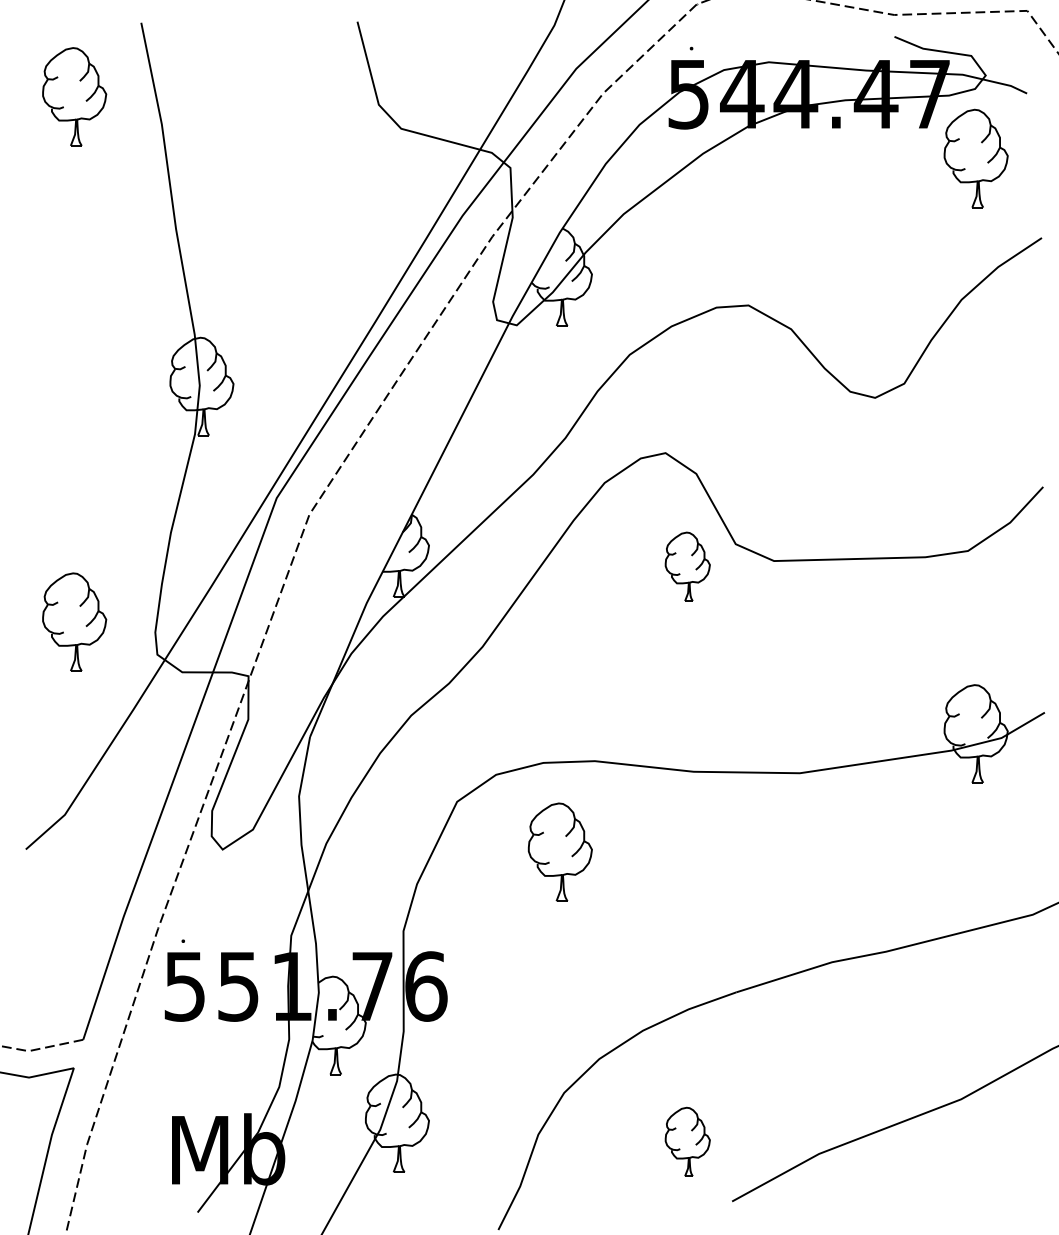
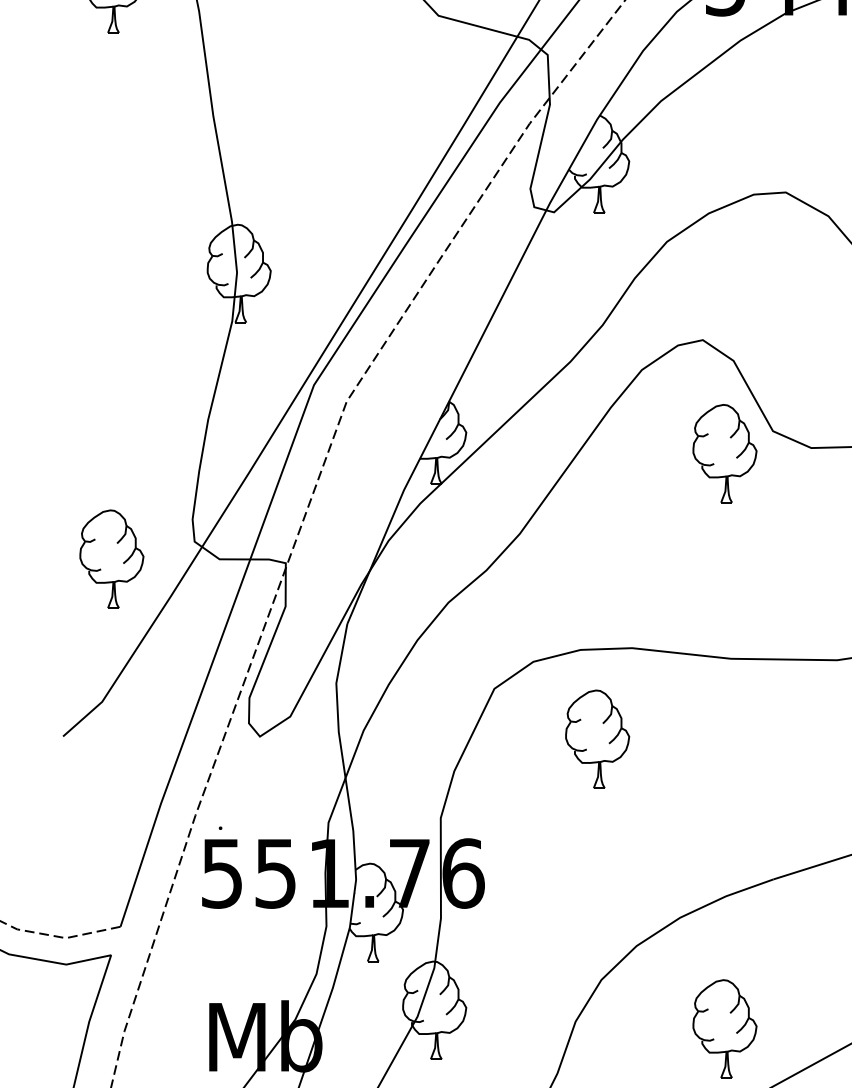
part: (687, 566) -> (724, 453), size x1.43
part: (74, 621) -> (111, 558), moved
part: (687, 1141) -> (724, 1028), size x1.43

